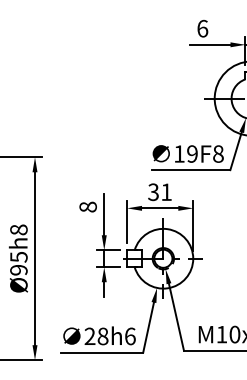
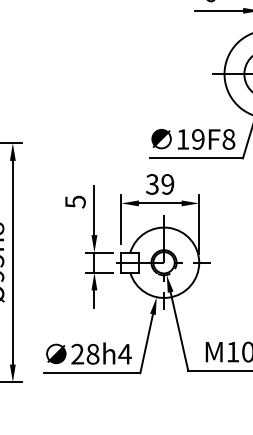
text: (166, 192) -> (167, 184), 31 -> 39
text: (87, 206) -> (74, 201), 8 -> 5
text: (130, 336) -> (125, 354), 28h6 -> 28h4

